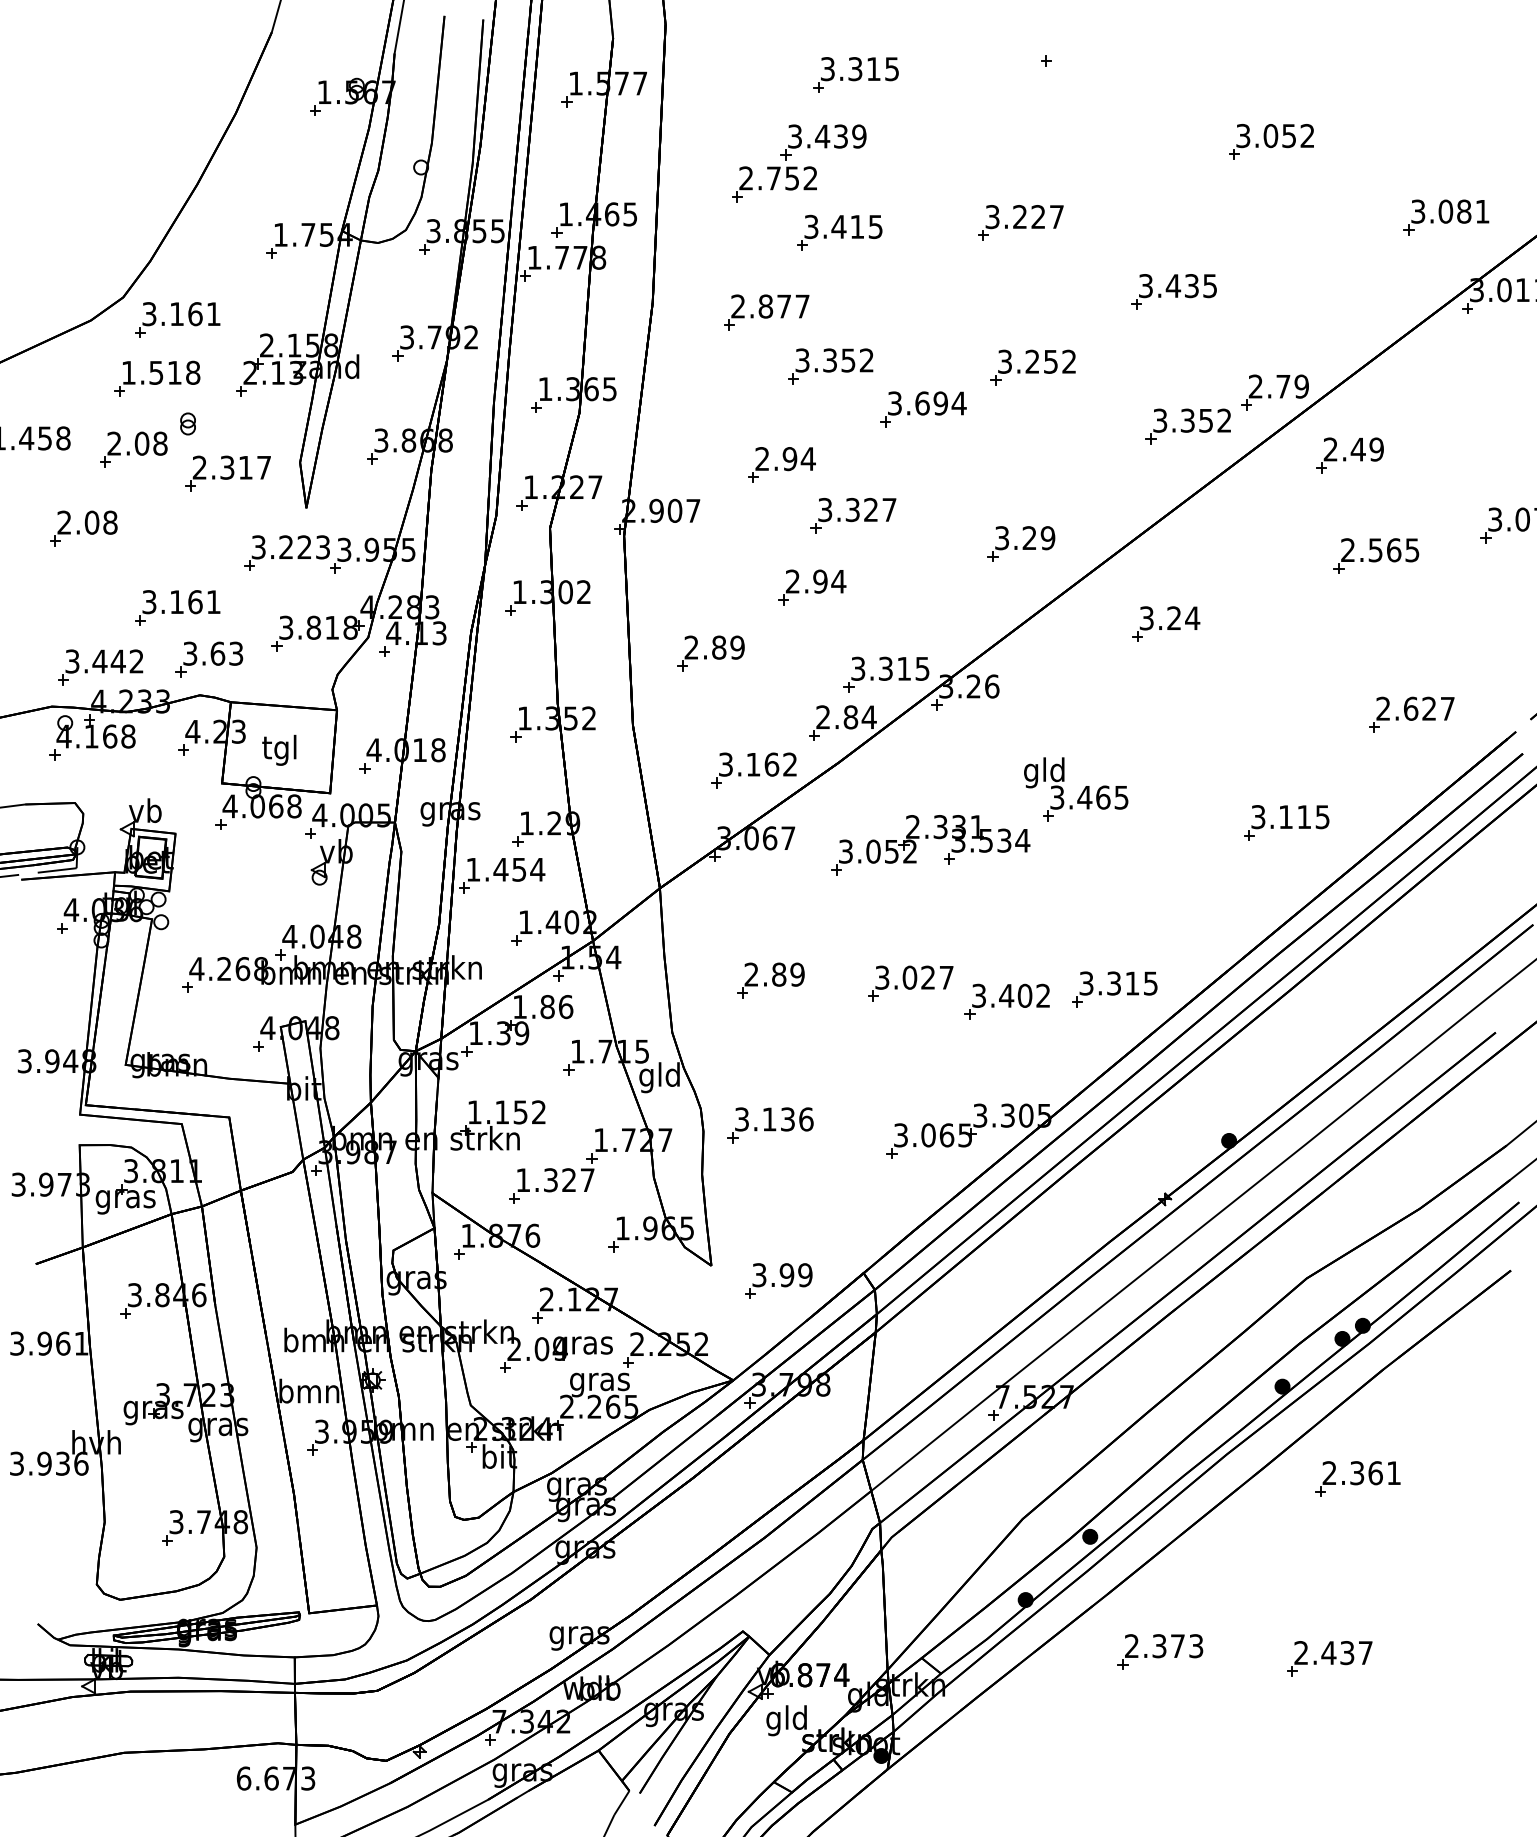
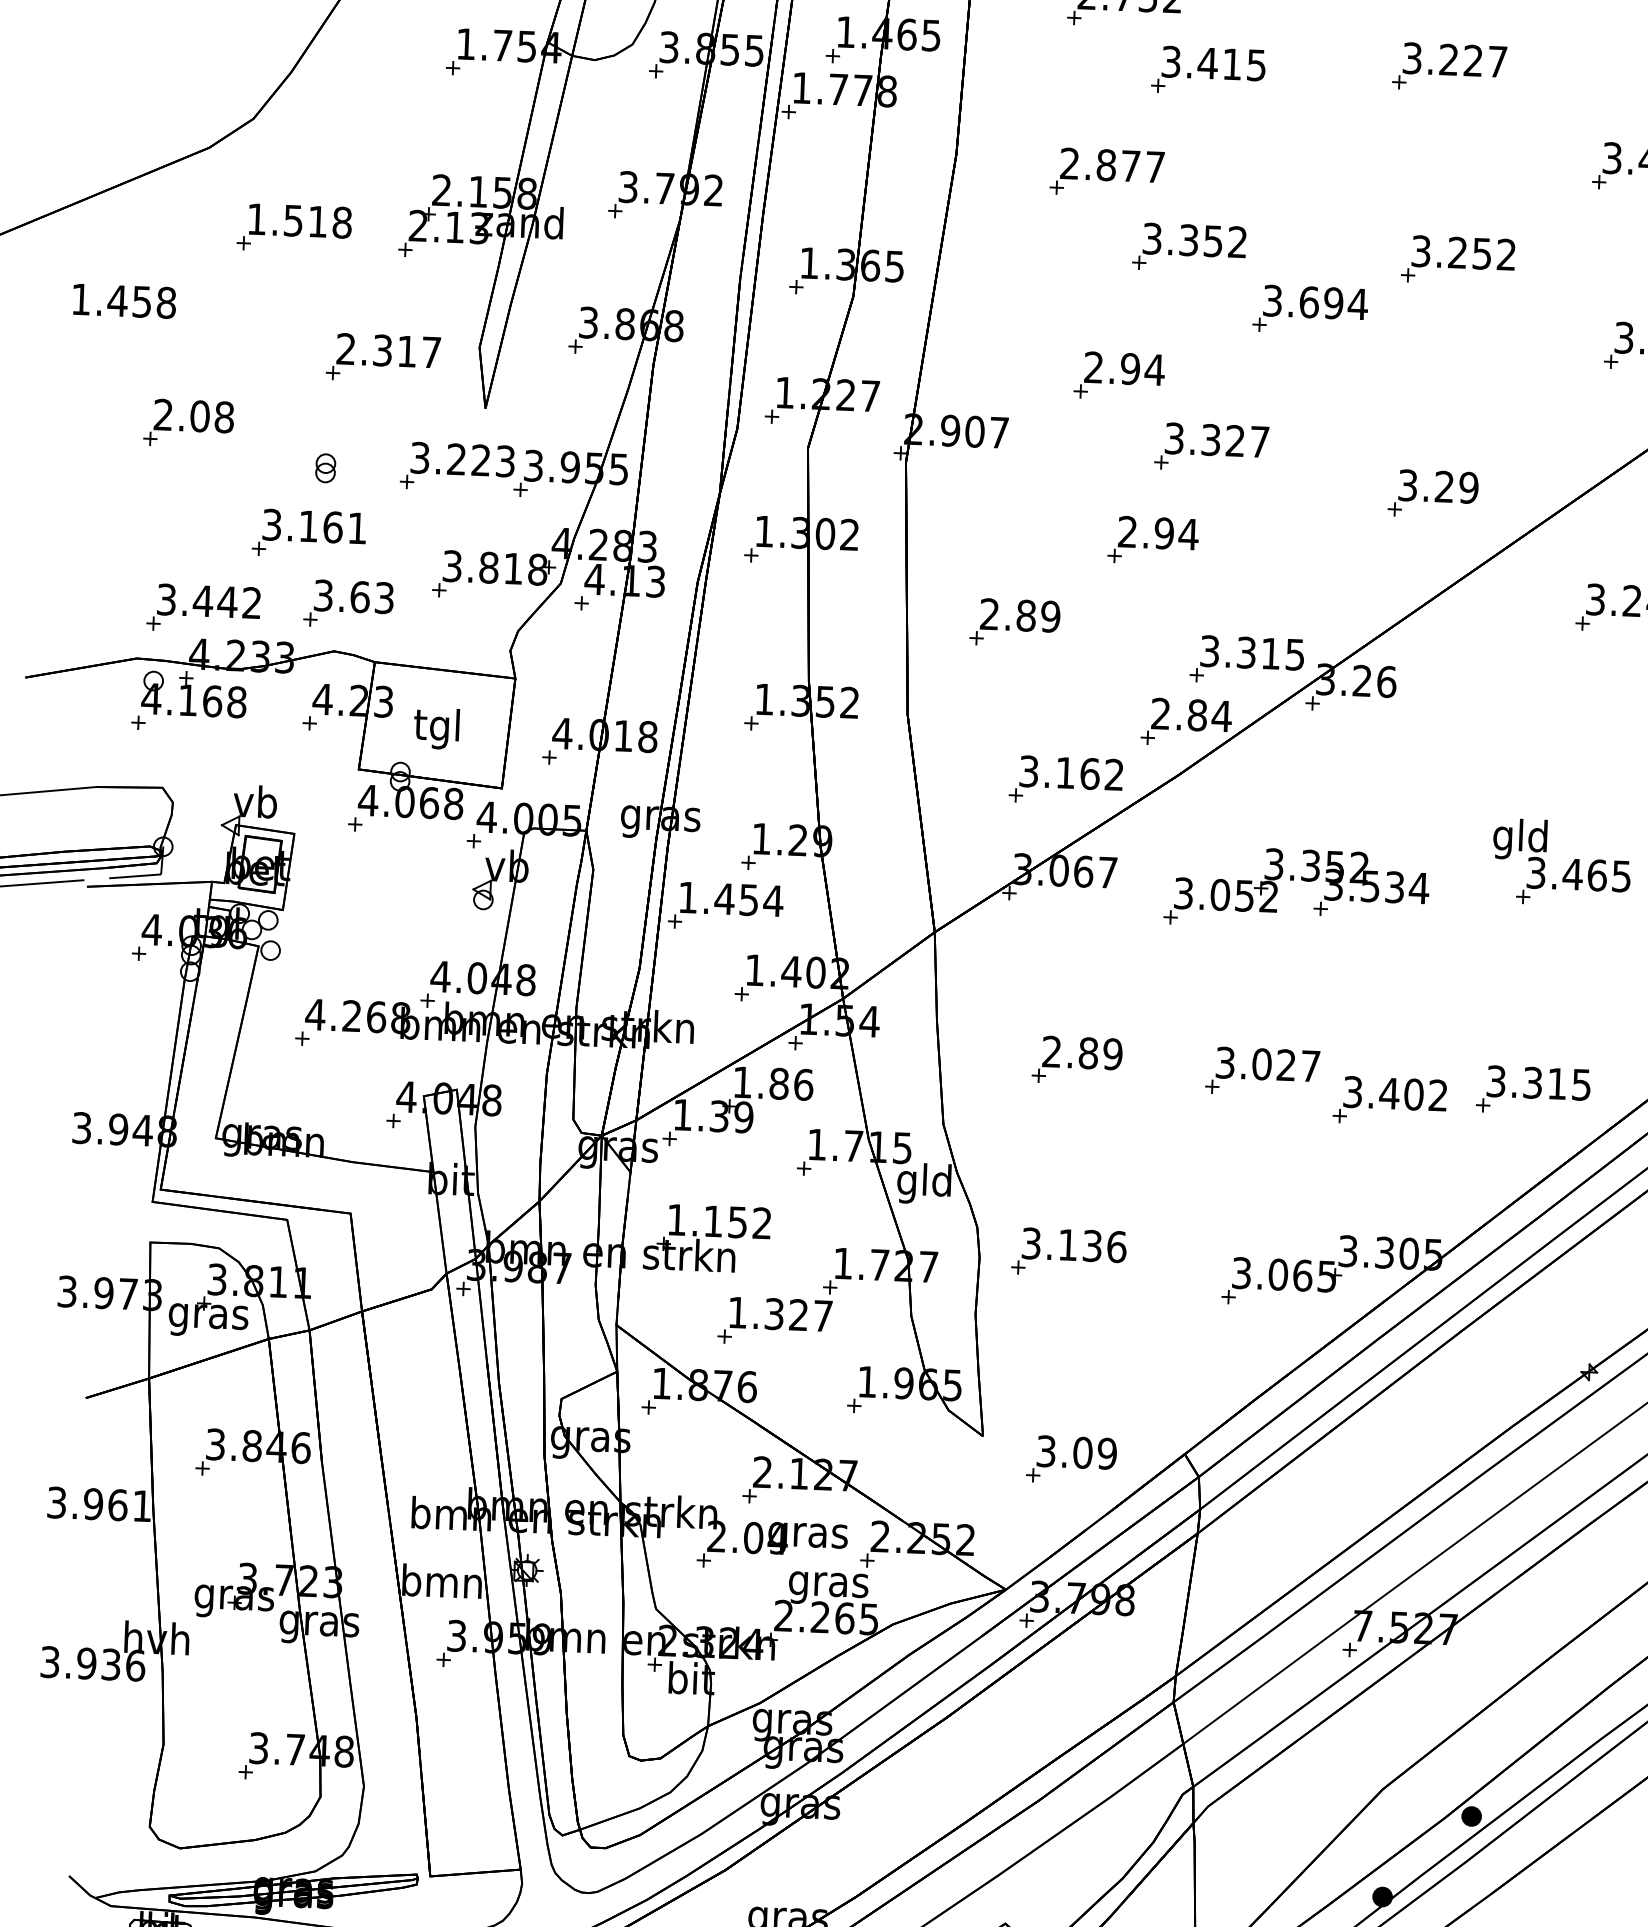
part: (177, 319) -> (324, 151), removed
part: (187, 423) -> (324, 467), moved
part: (133, 449) -> (259, 321), removed
part: (1082, 791) -> (1570, 866), moved
text: (944, 827) -> (1315, 866), 2.331 -> 3.352
text: (786, 1275) -> (1082, 1453), 3.99 -> 3.09

